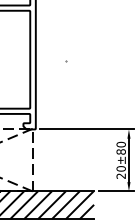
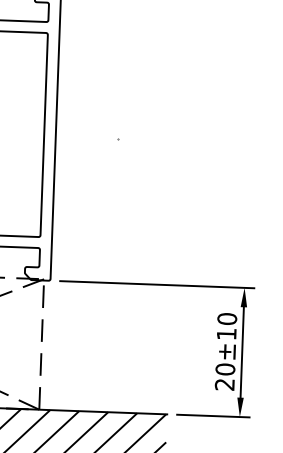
text: (120, 151) -> (225, 333), 20±80 -> 20±10

